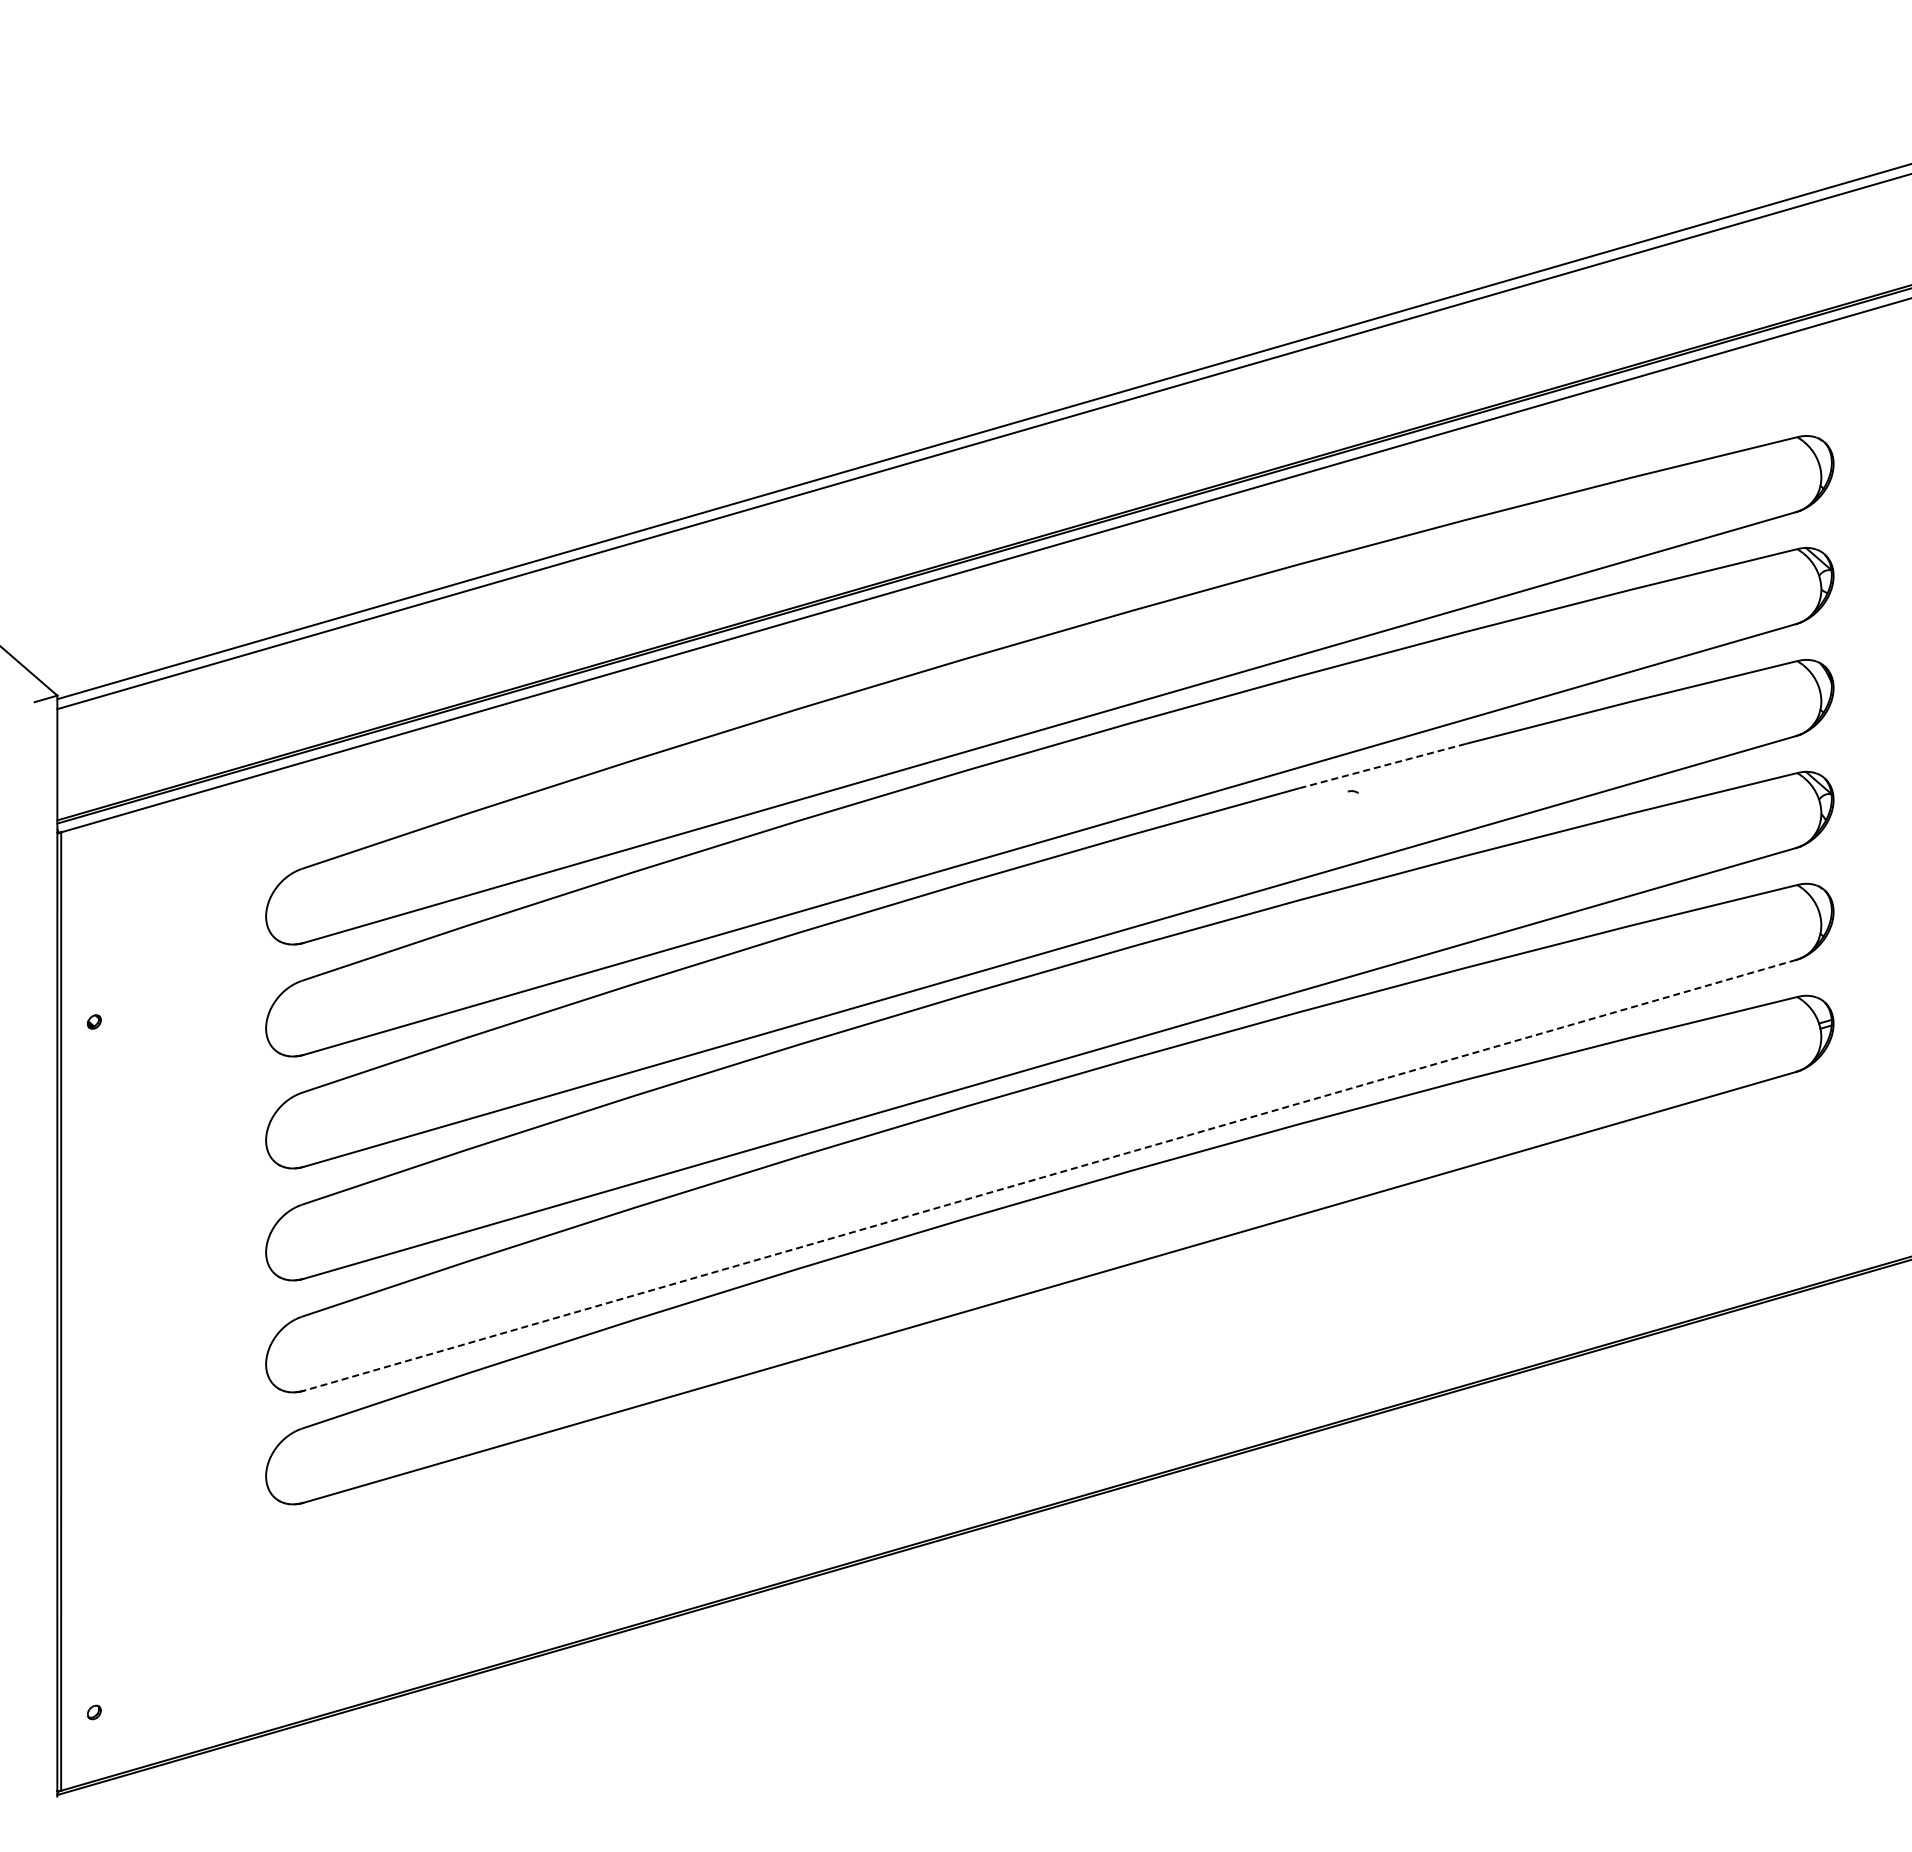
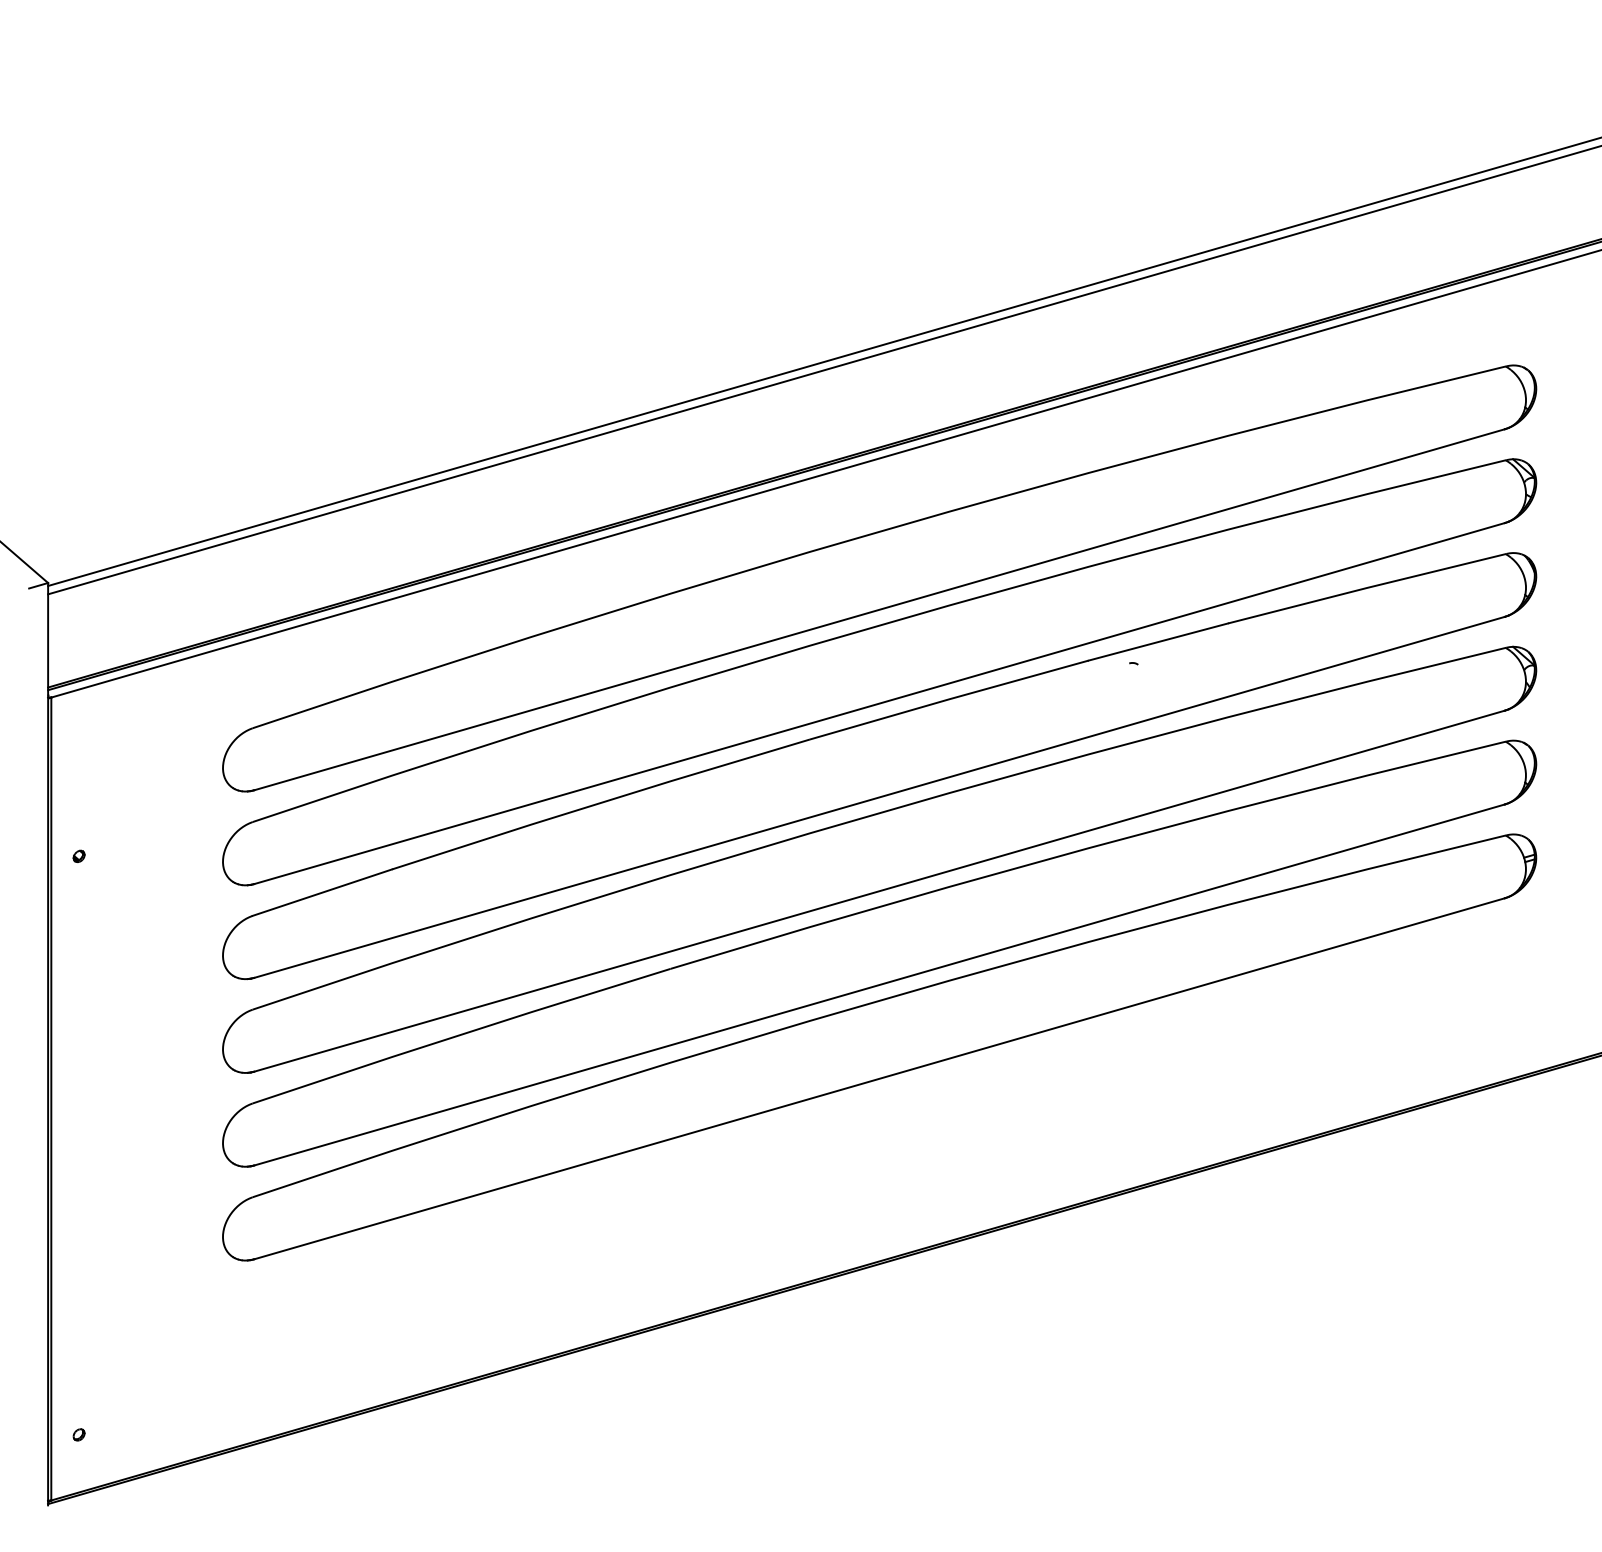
line: (1382, 766) -> (1158, 642), dashed -> solid
line: (1049, 1175) -> (879, 985), dashed -> solid

